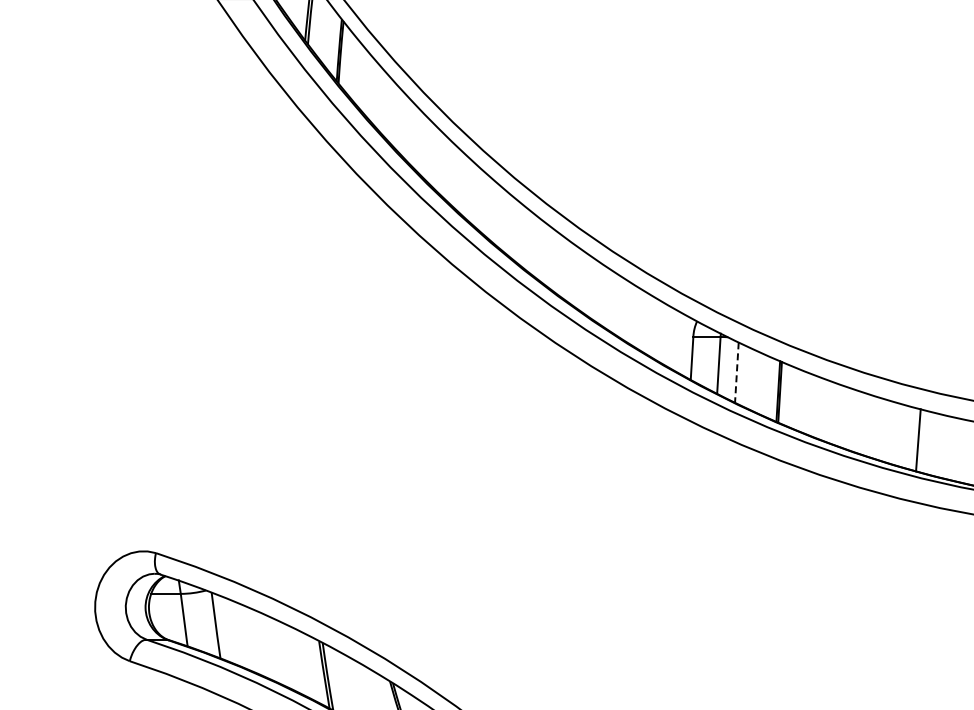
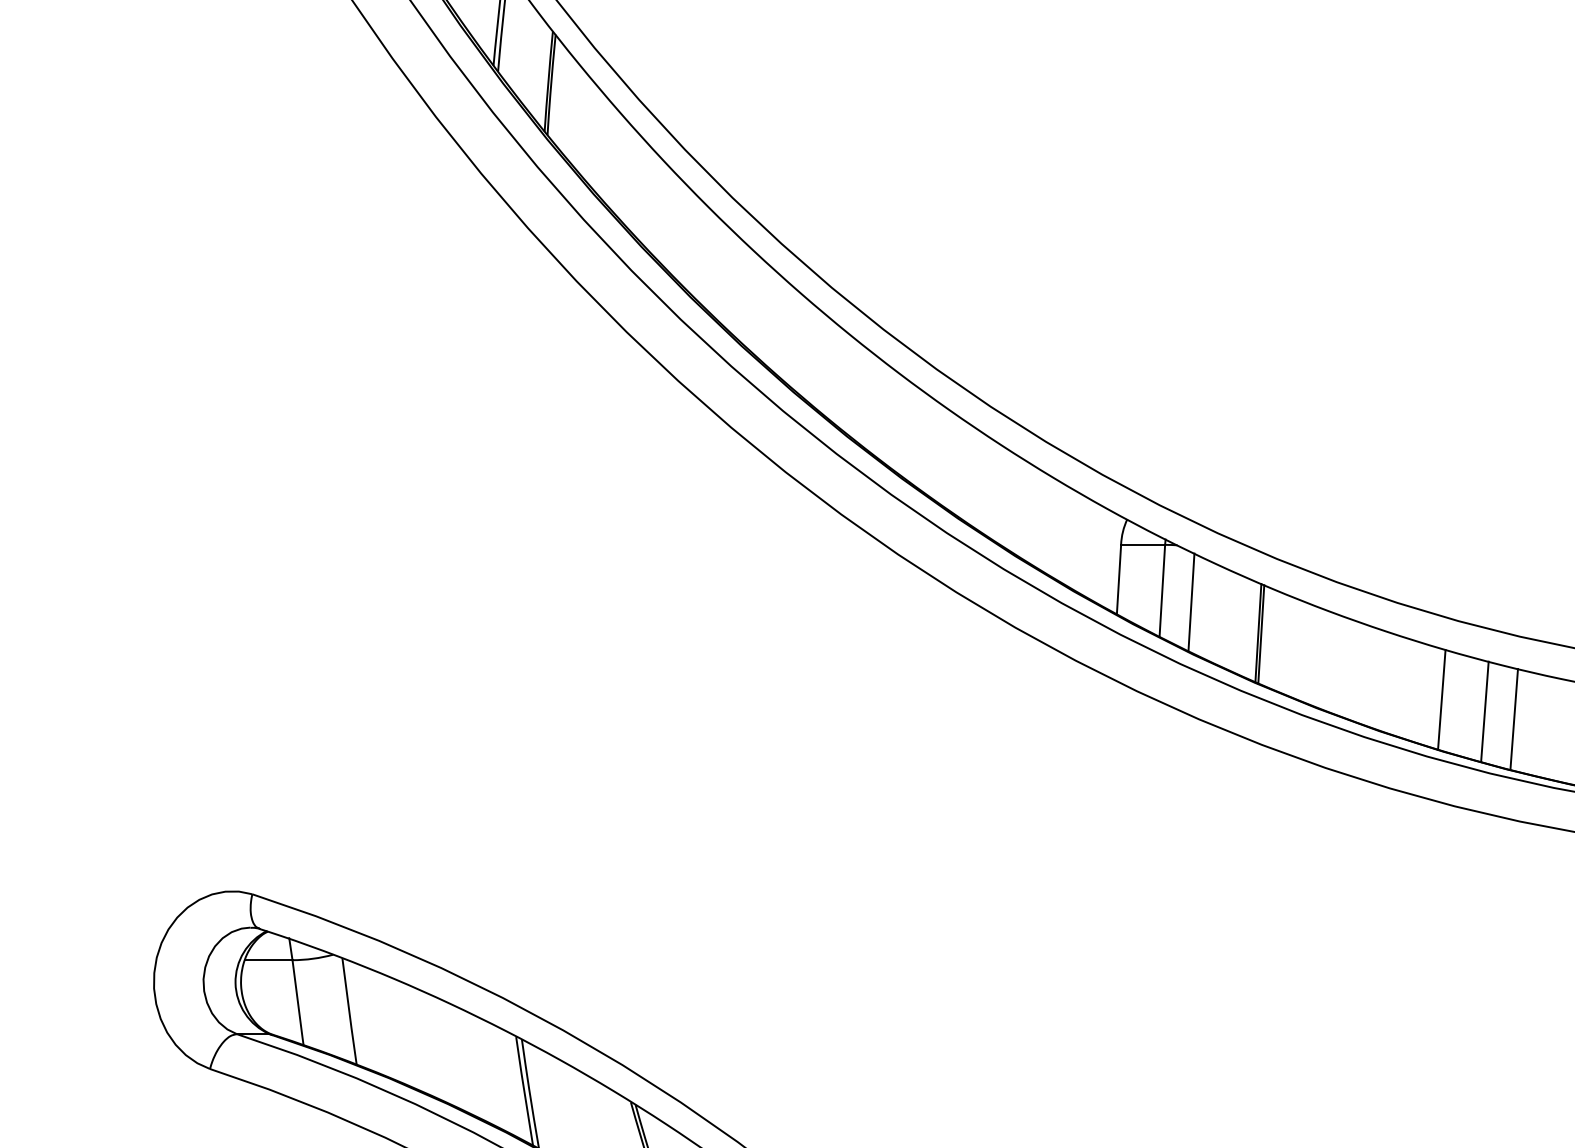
line: (736, 373) -> (1190, 603), dashed -> solid
line: (891, 432) -> (1441, 699), added
line: (936, 444) -> (1514, 718), added

